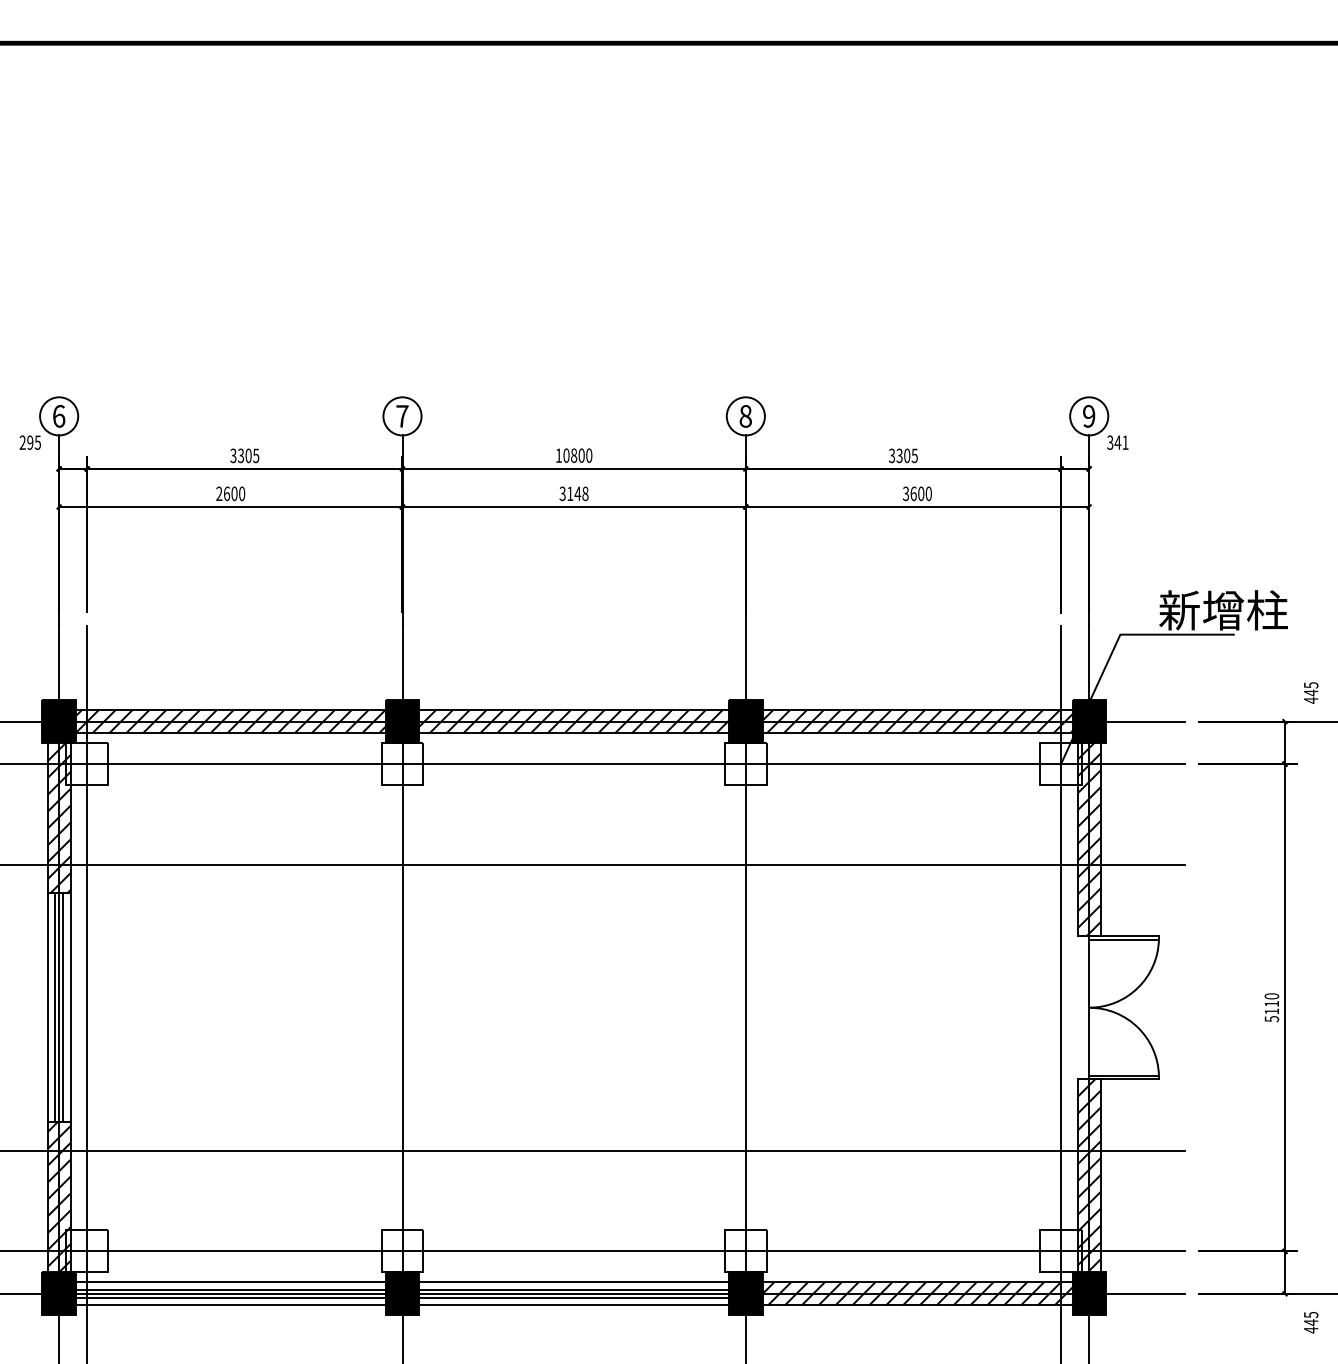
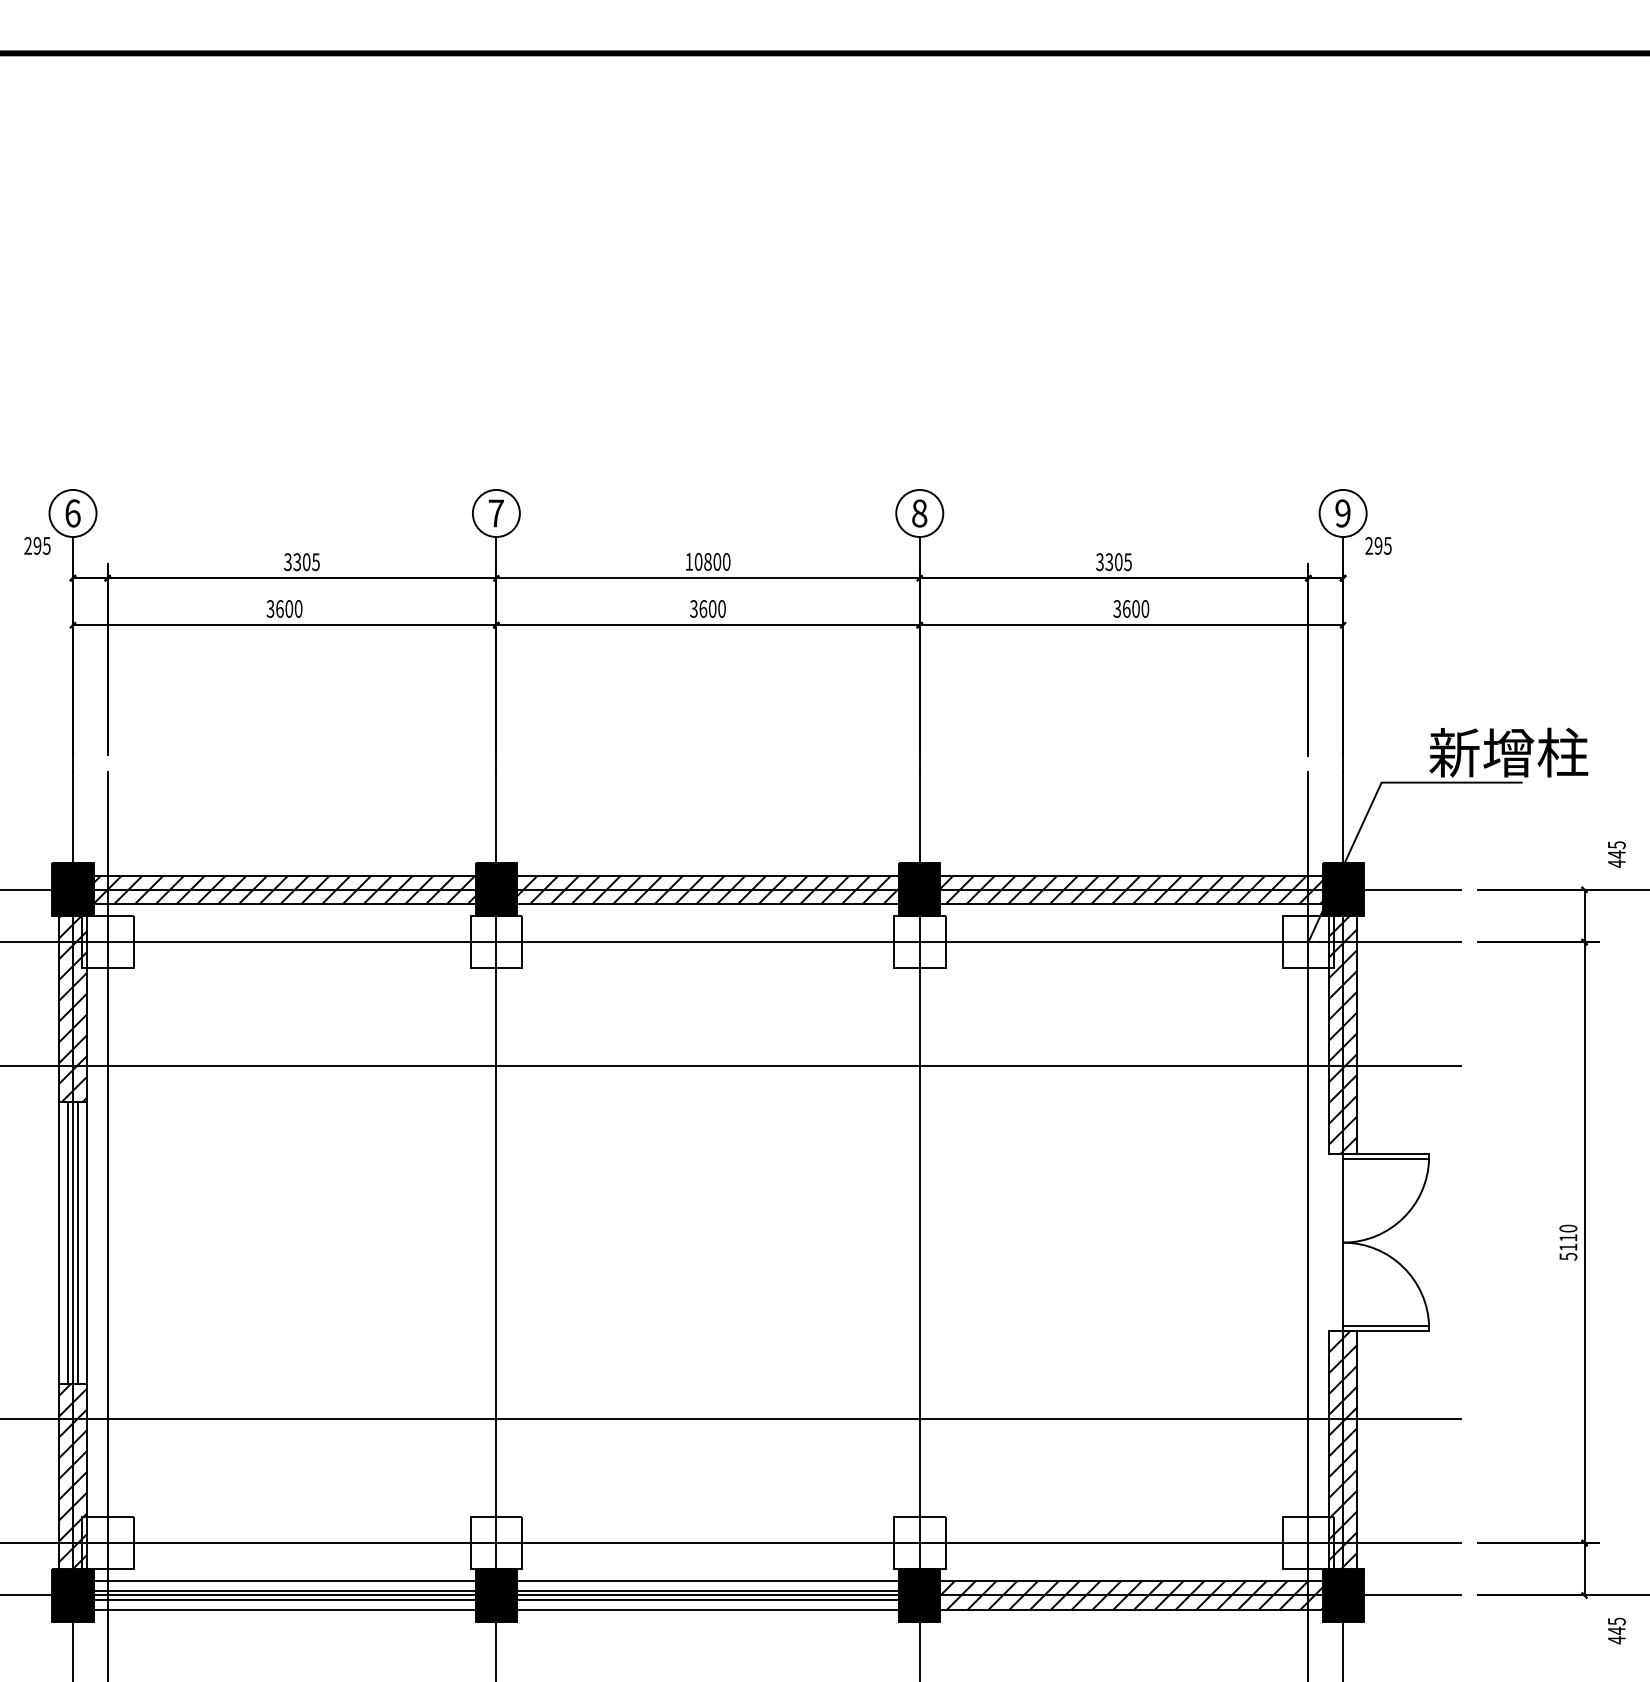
text: (1117, 442) -> (1378, 545), 341 -> 295
text: (219, 493) -> (270, 608), 2600 -> 3600
text: (577, 493) -> (712, 608), 3148 -> 3600

